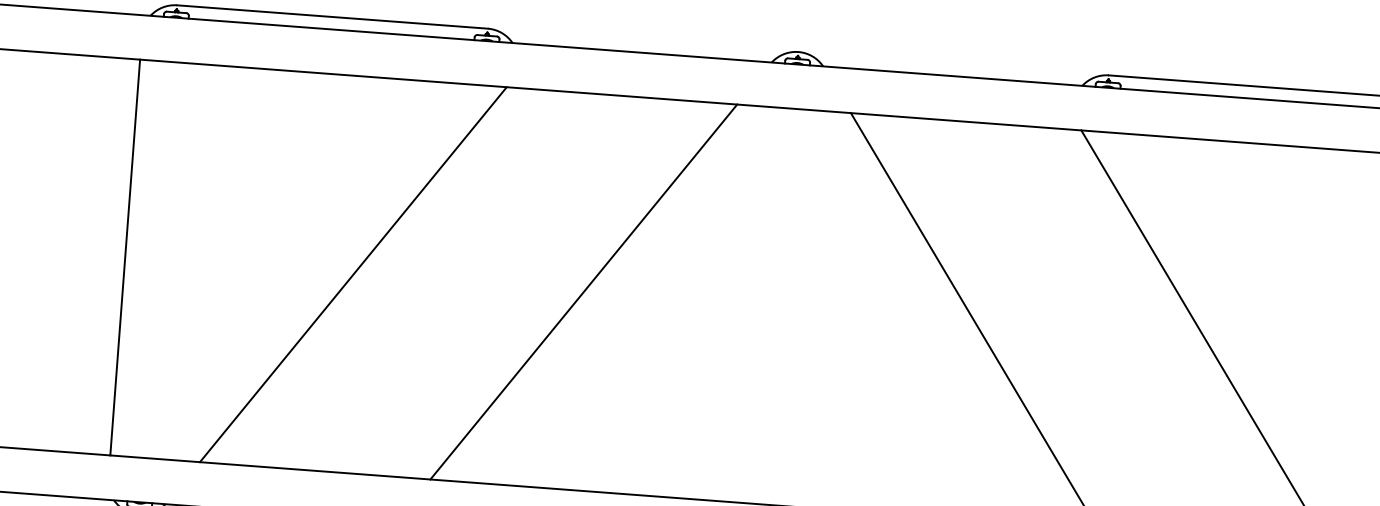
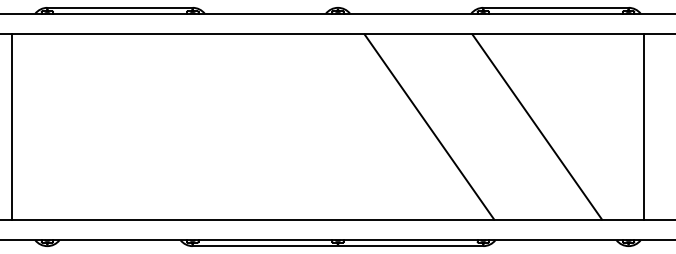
line: (126, 256) -> (12, 126), moved
line: (352, 273) -> (138, 126), removed
line: (583, 290) -> (246, 126), removed

